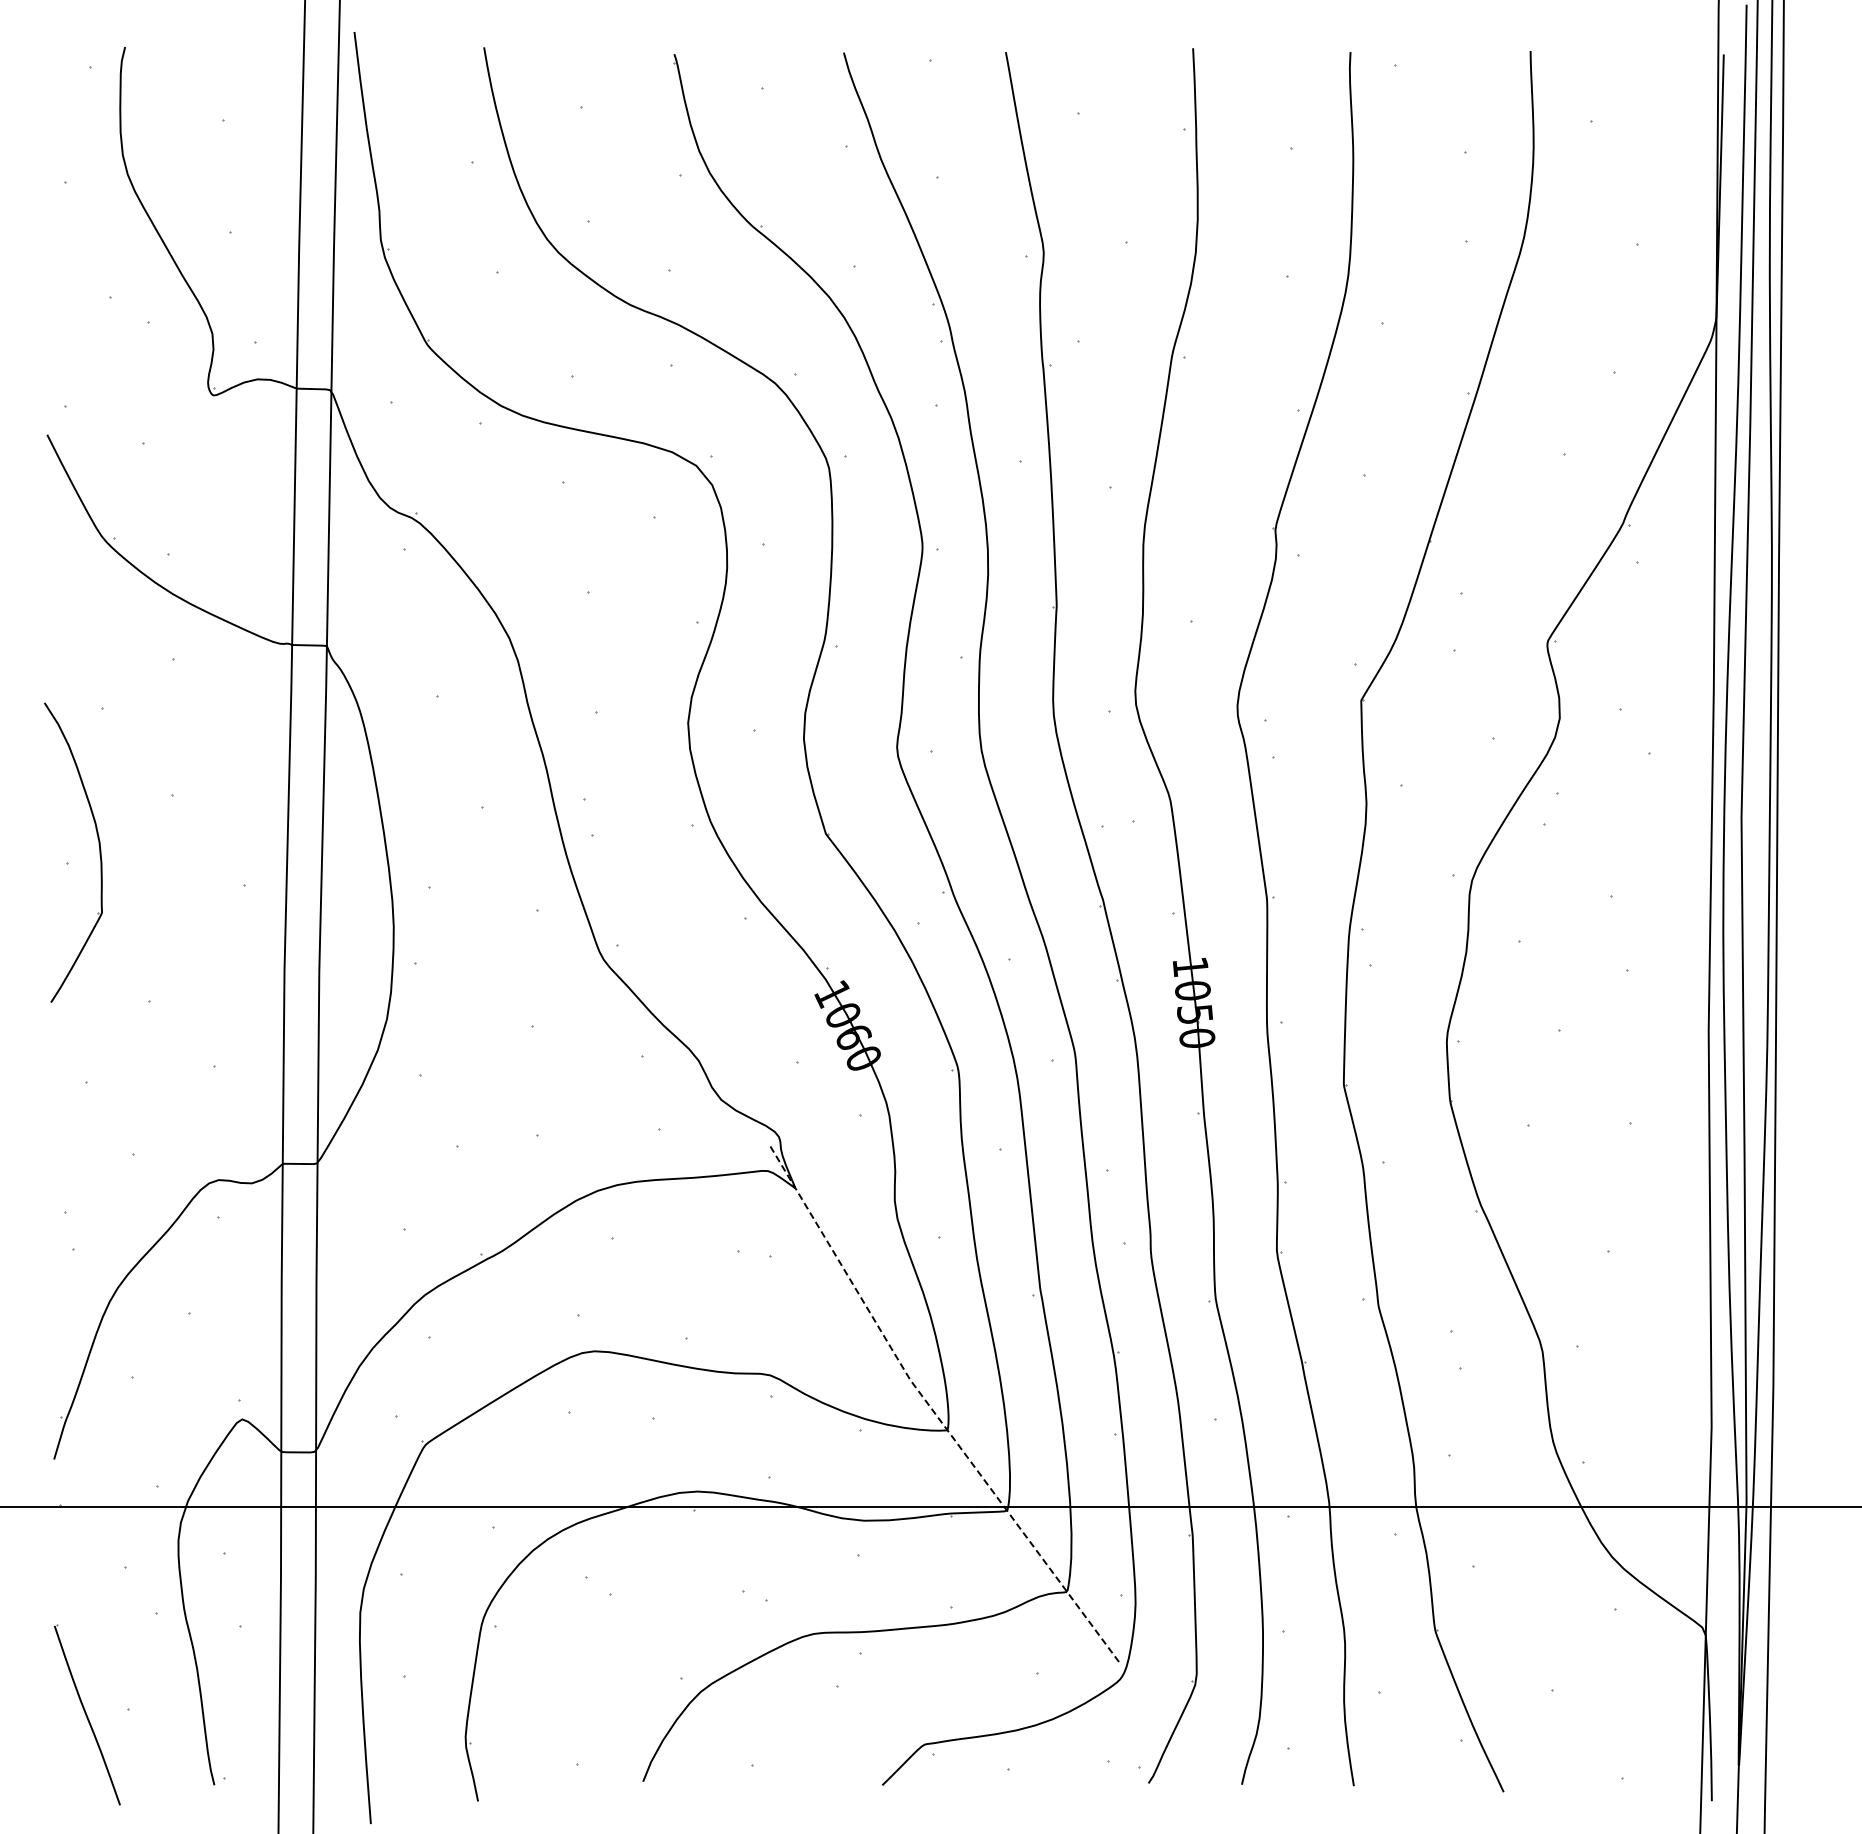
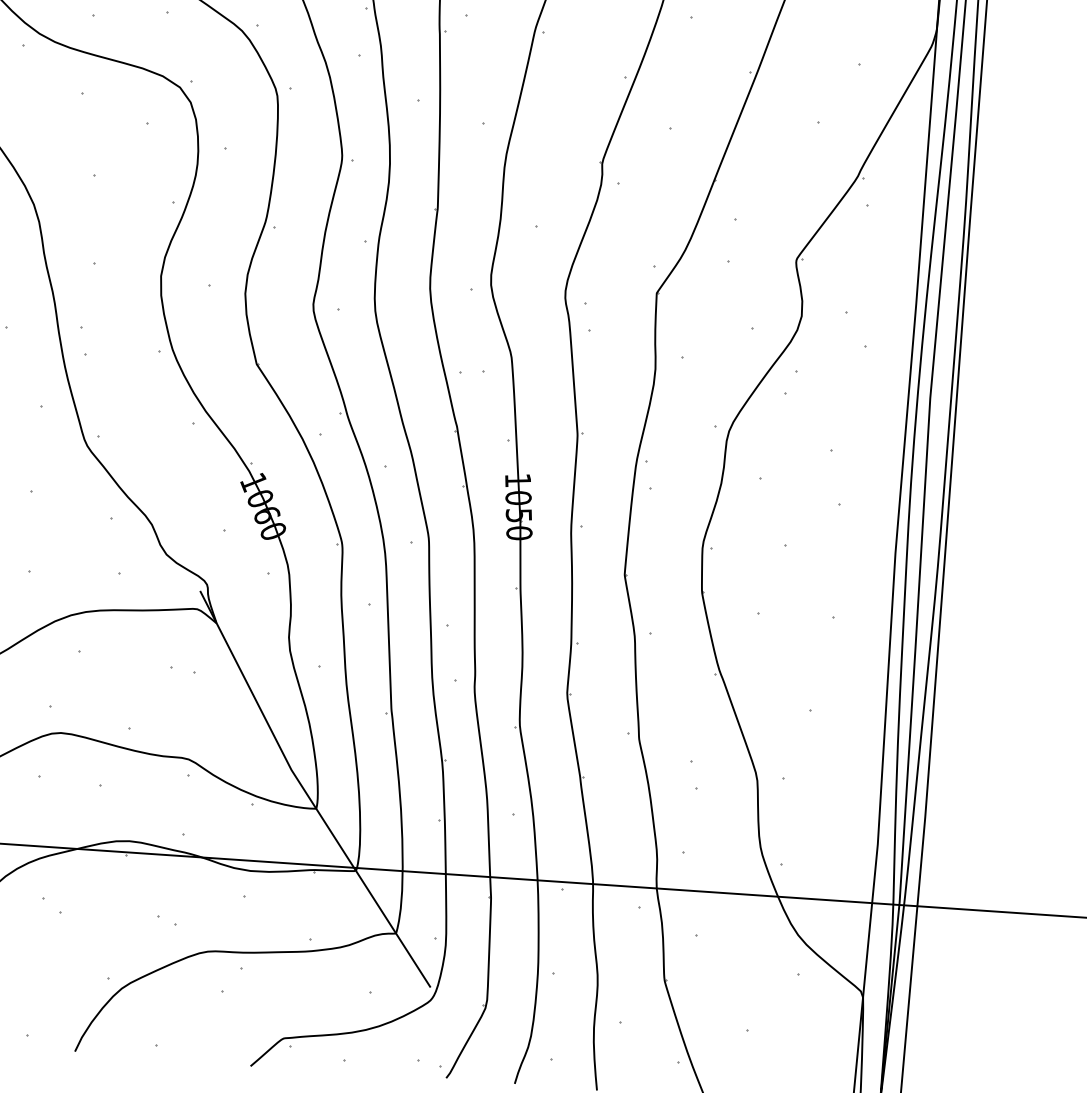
line: (933, 1410) -> (306, 793), dashed -> solid

